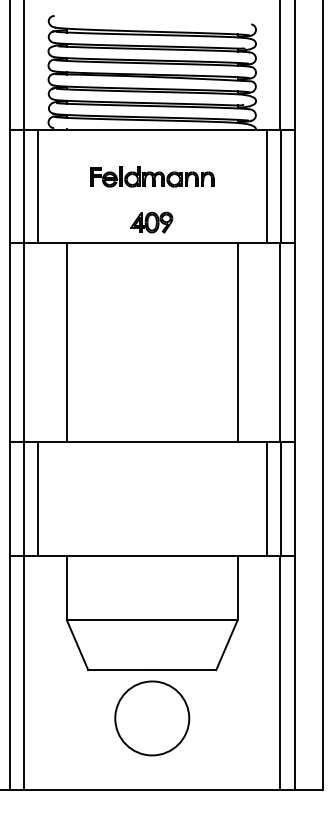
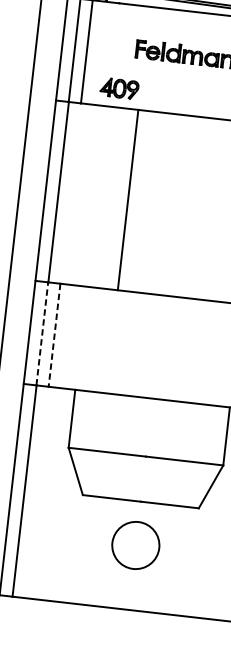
part: (151, 222) -> (119, 88), moved
line: (66, 342) -> (127, 199), moved
line: (24, 499) -> (42, 334), solid -> dashed
line: (37, 499) -> (54, 335), solid -> dashed
circle: (152, 718) -> (136, 545), size x0.7

